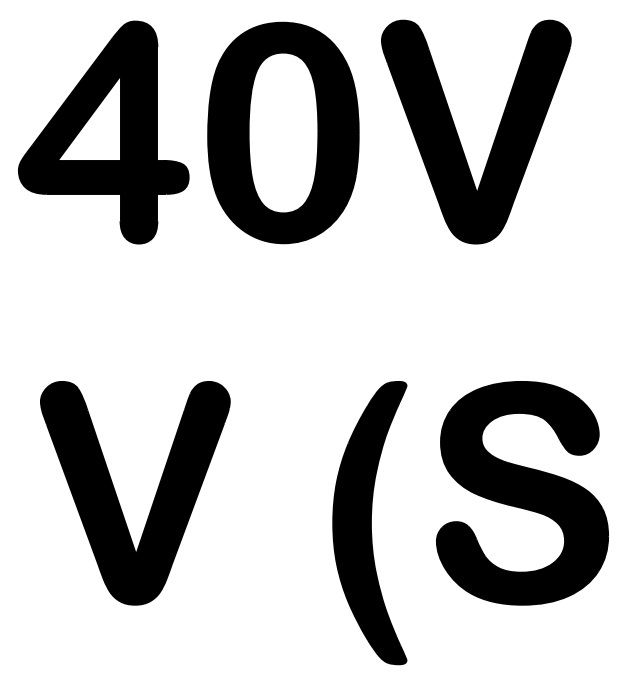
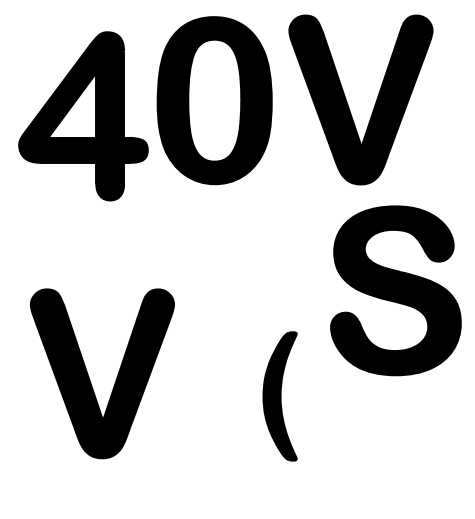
part: (103, 132) -> (83, 116), moved
part: (521, 492) -> (395, 290), moved
part: (368, 523) -> (279, 396), size x0.6

